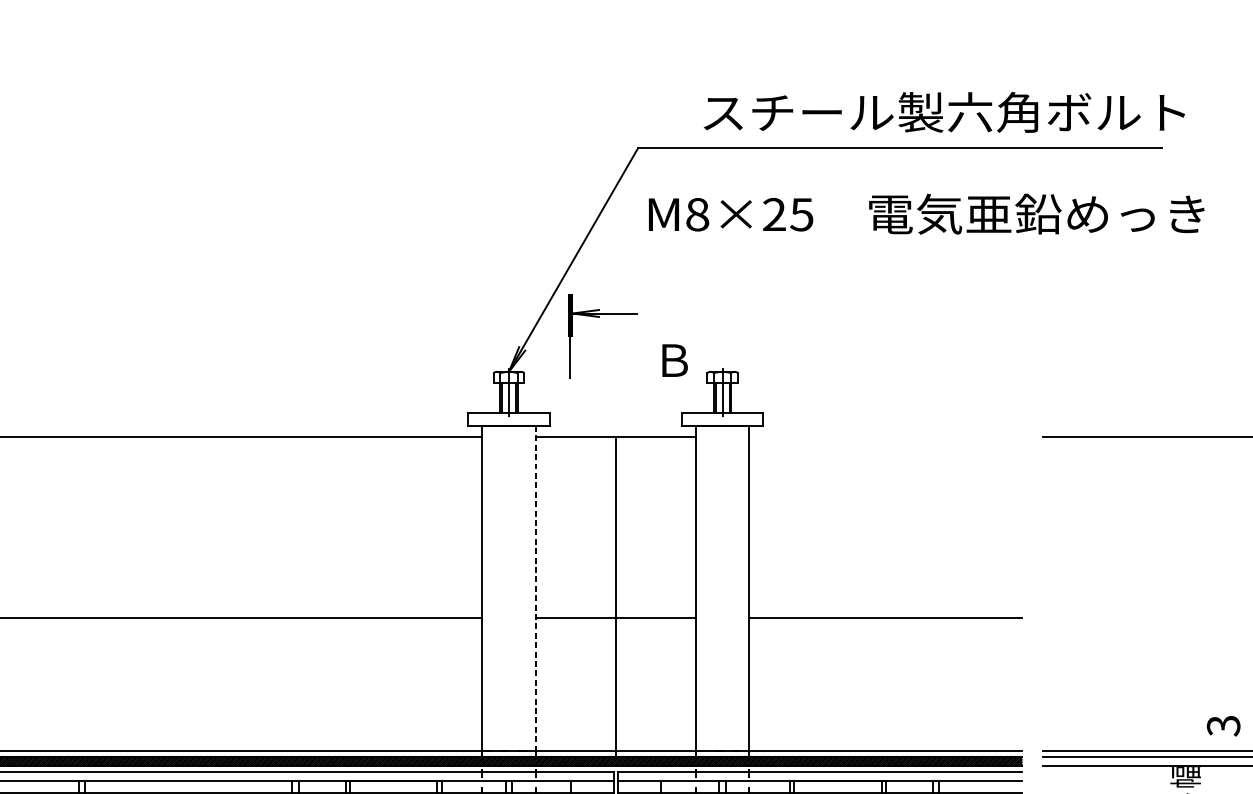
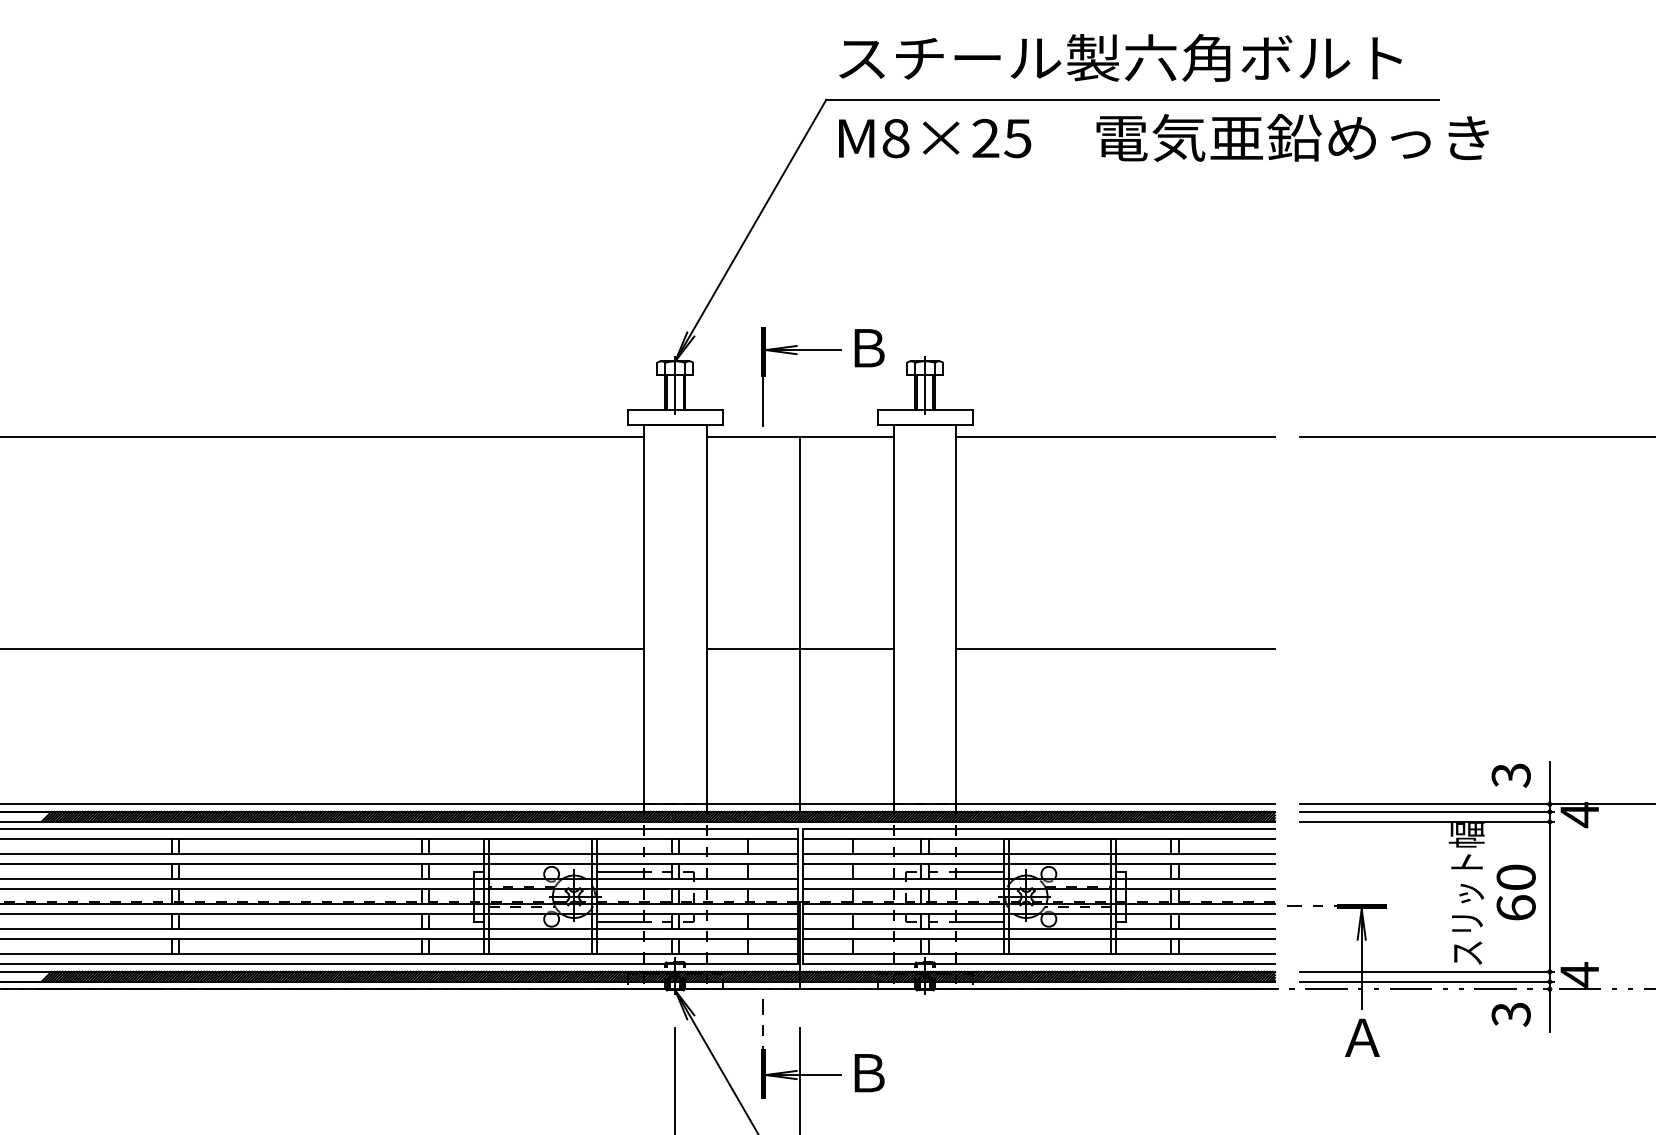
text: (944, 112) -> (1120, 57), moved
text: (926, 213) -> (1163, 137), moved
part: (599, 317) -> (797, 354), moved
line: (885, 436) -> (1115, 437), added
line: (535, 588) -> (706, 614), dashed -> solid

